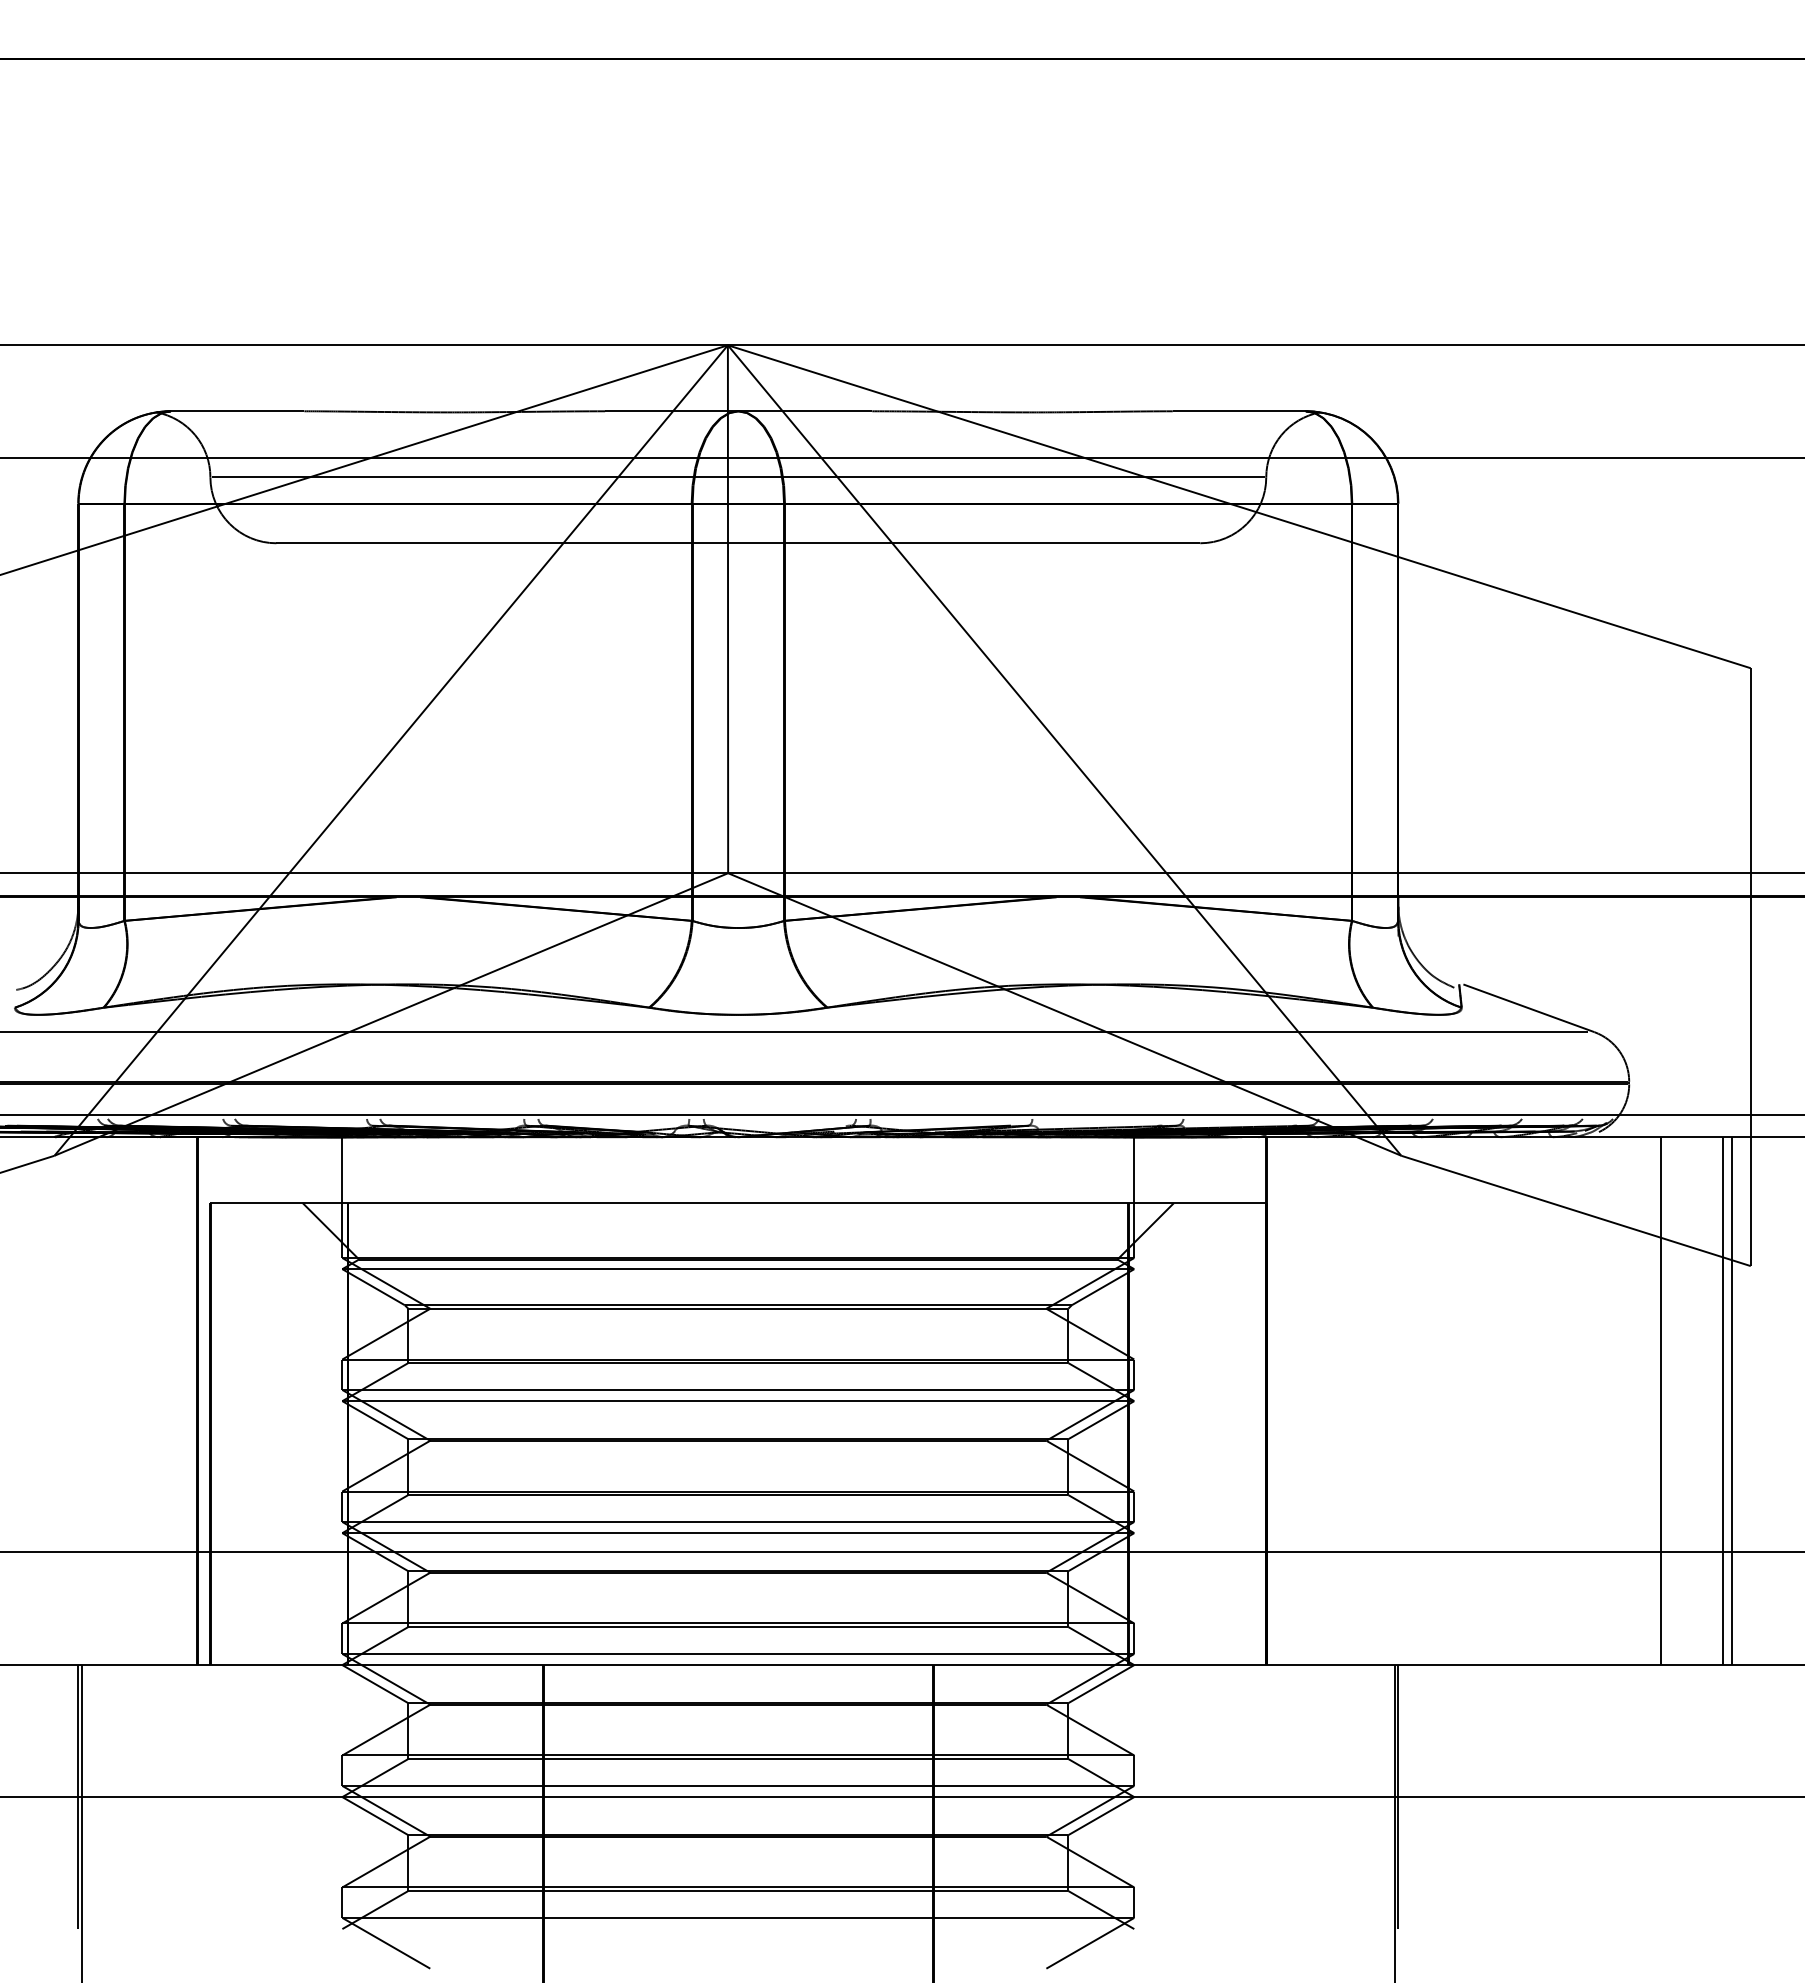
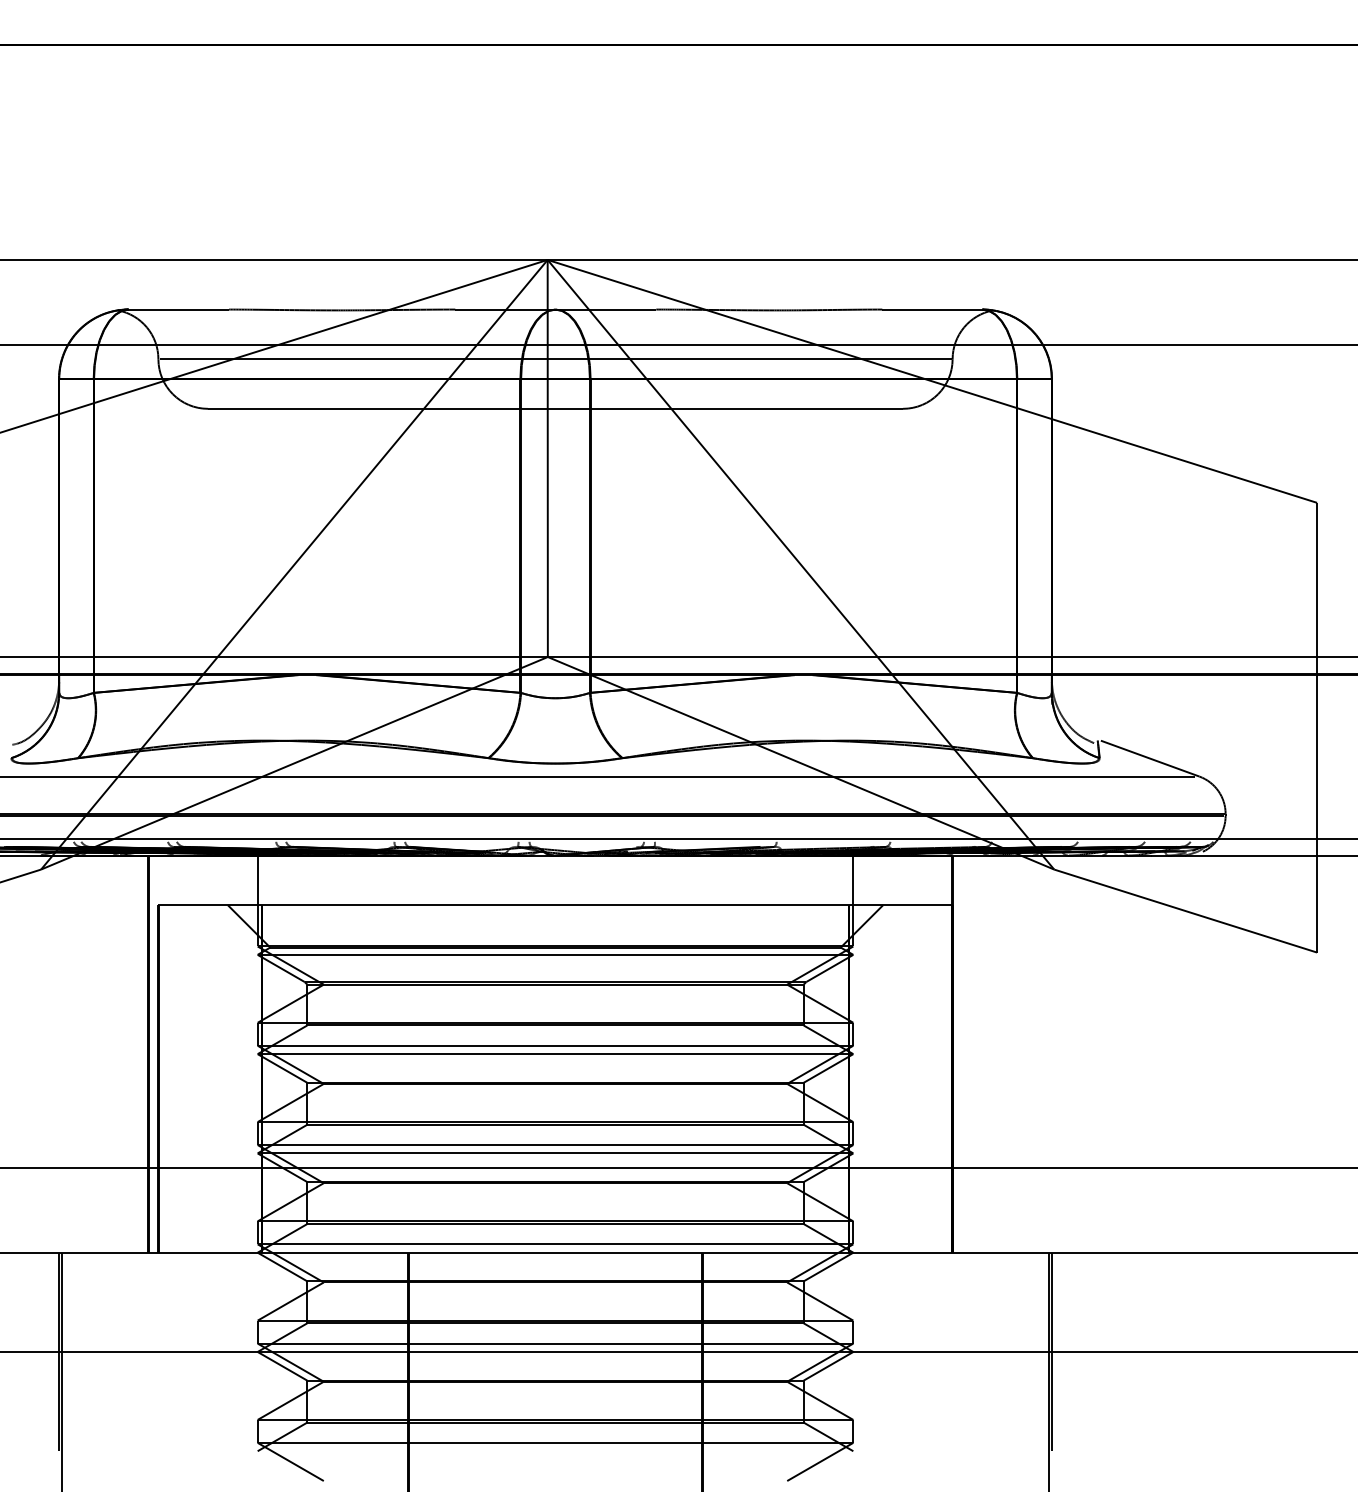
line: (1661, 1401) -> (1249, 1054), removed
line: (1722, 1401) -> (1295, 1054), removed
line: (1732, 1401) -> (1303, 1054), removed

